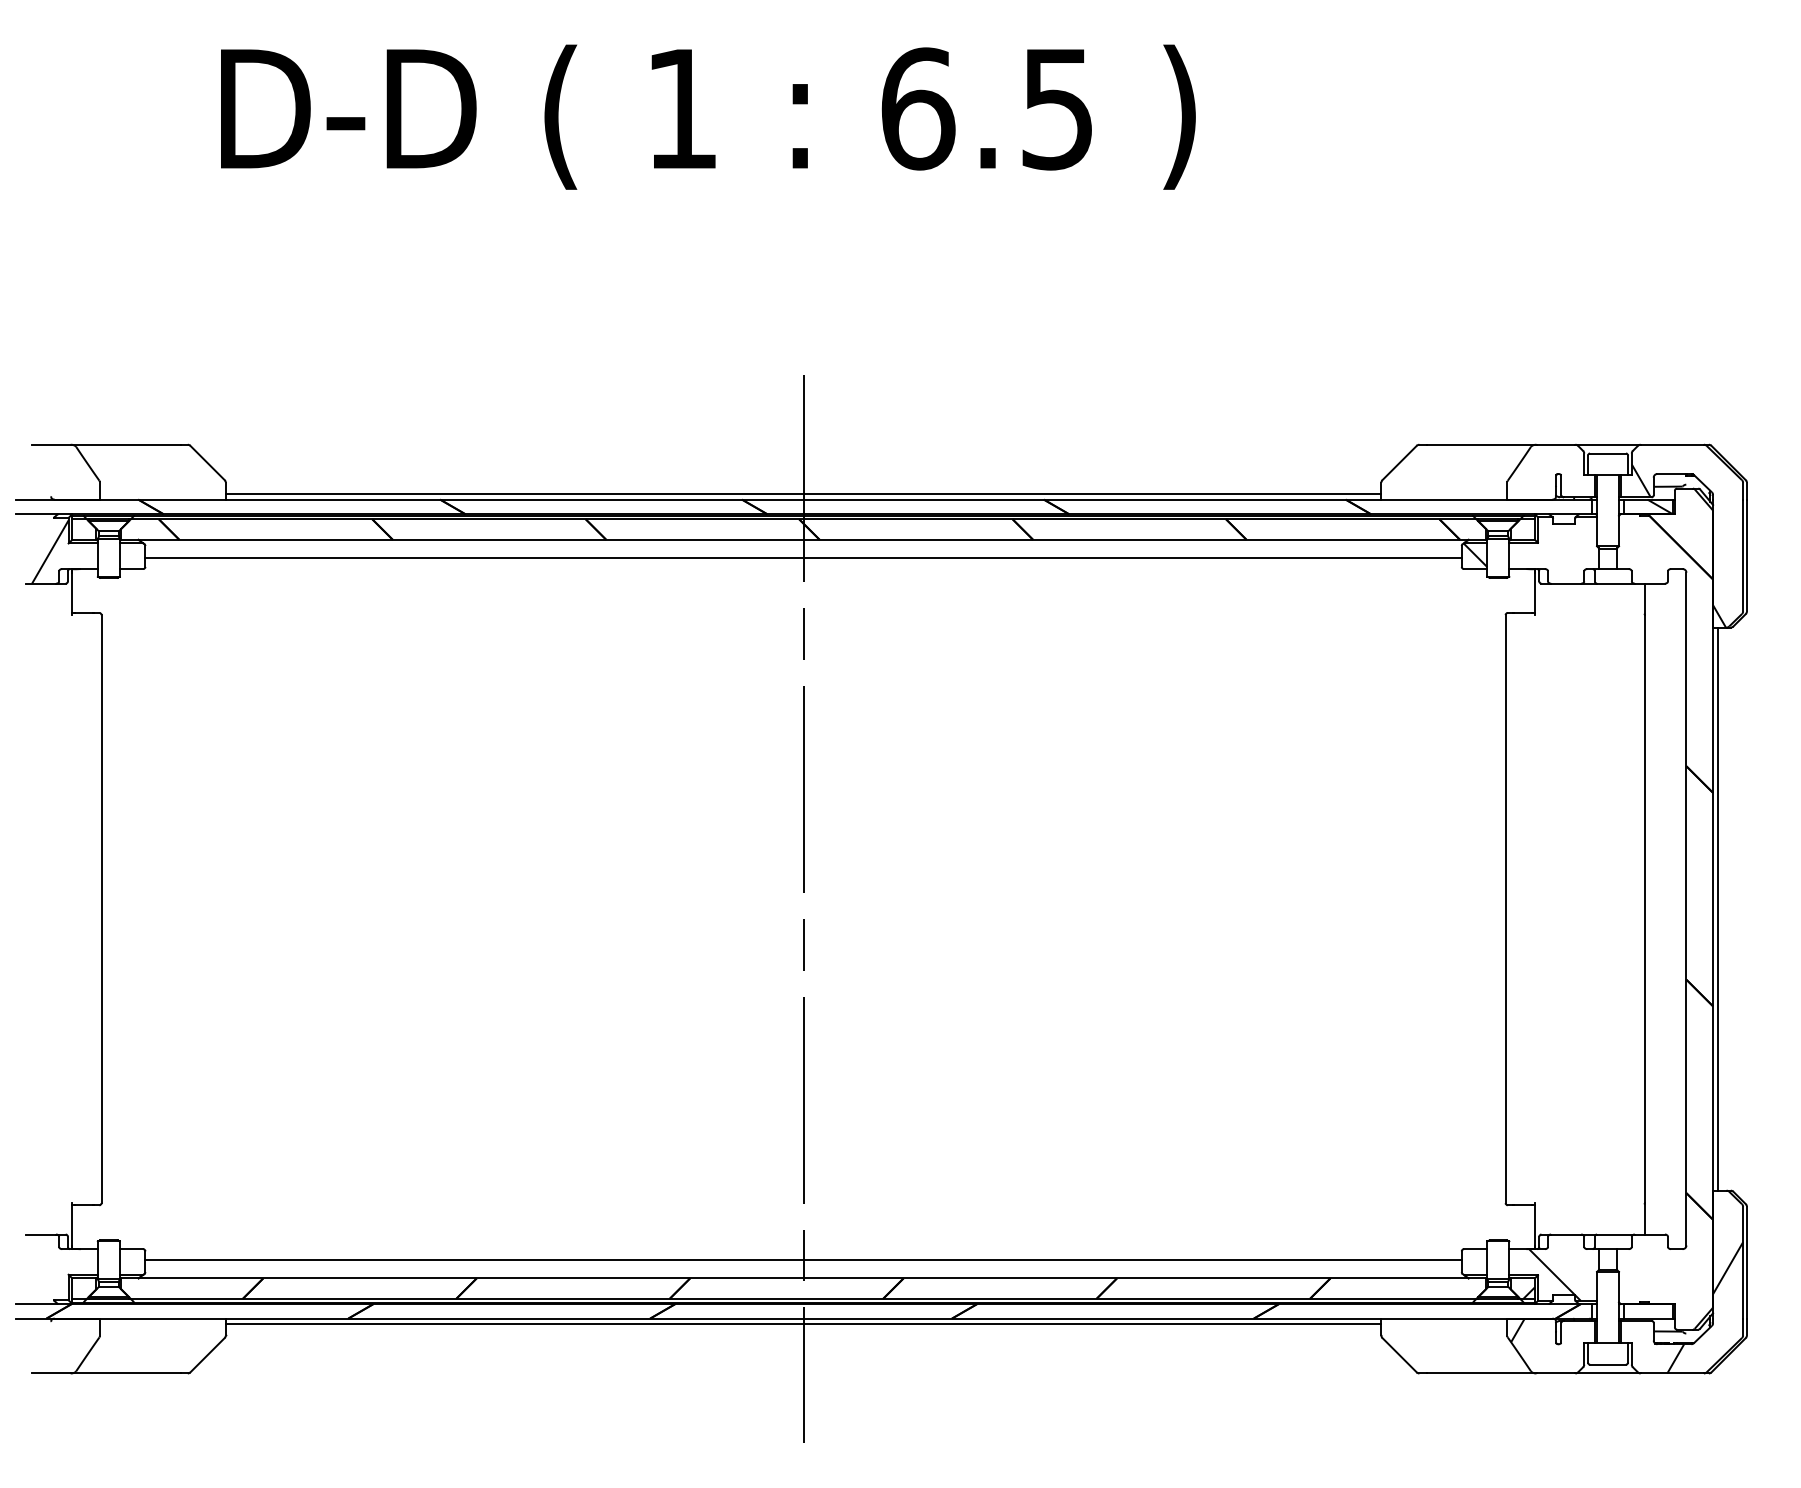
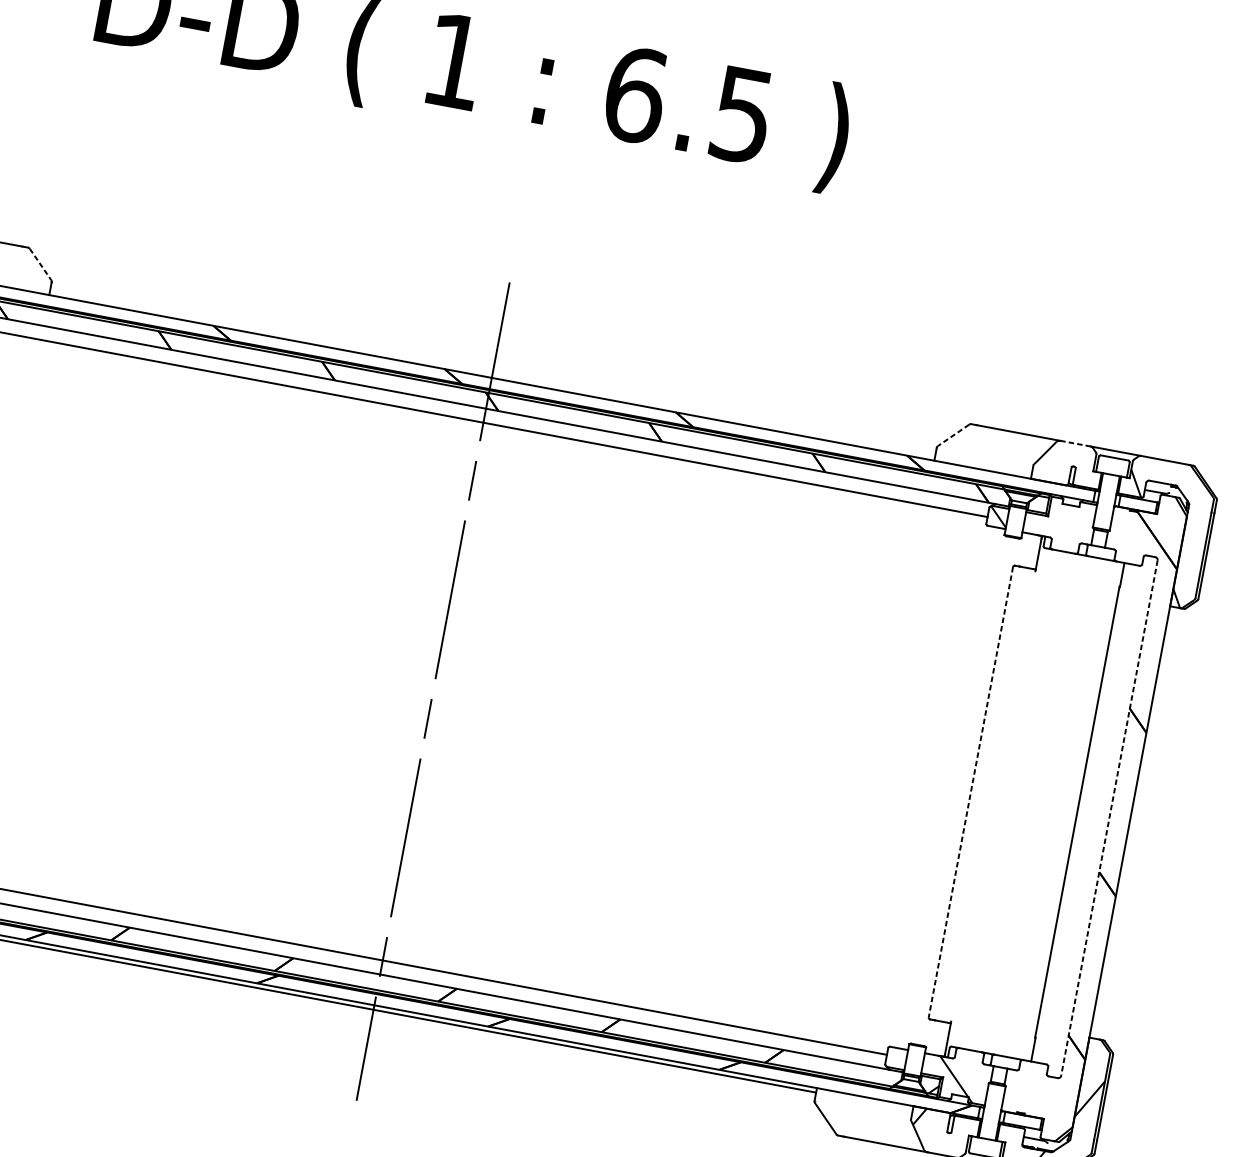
line: (1555, 444) -> (1075, 443), solid -> dashed
line: (207, 463) -> (40, 264), solid -> dashed
line: (1399, 463) -> (953, 435), solid -> dashed
line: (803, 493) -> (492, 373), removed
hatch: (1659, 506) -> (1146, 505), removed
line: (1717, 908) -> (1133, 822), removed
line: (1505, 909) -> (970, 792), solid -> dashed
line: (1686, 909) -> (1109, 818), solid -> dashed

